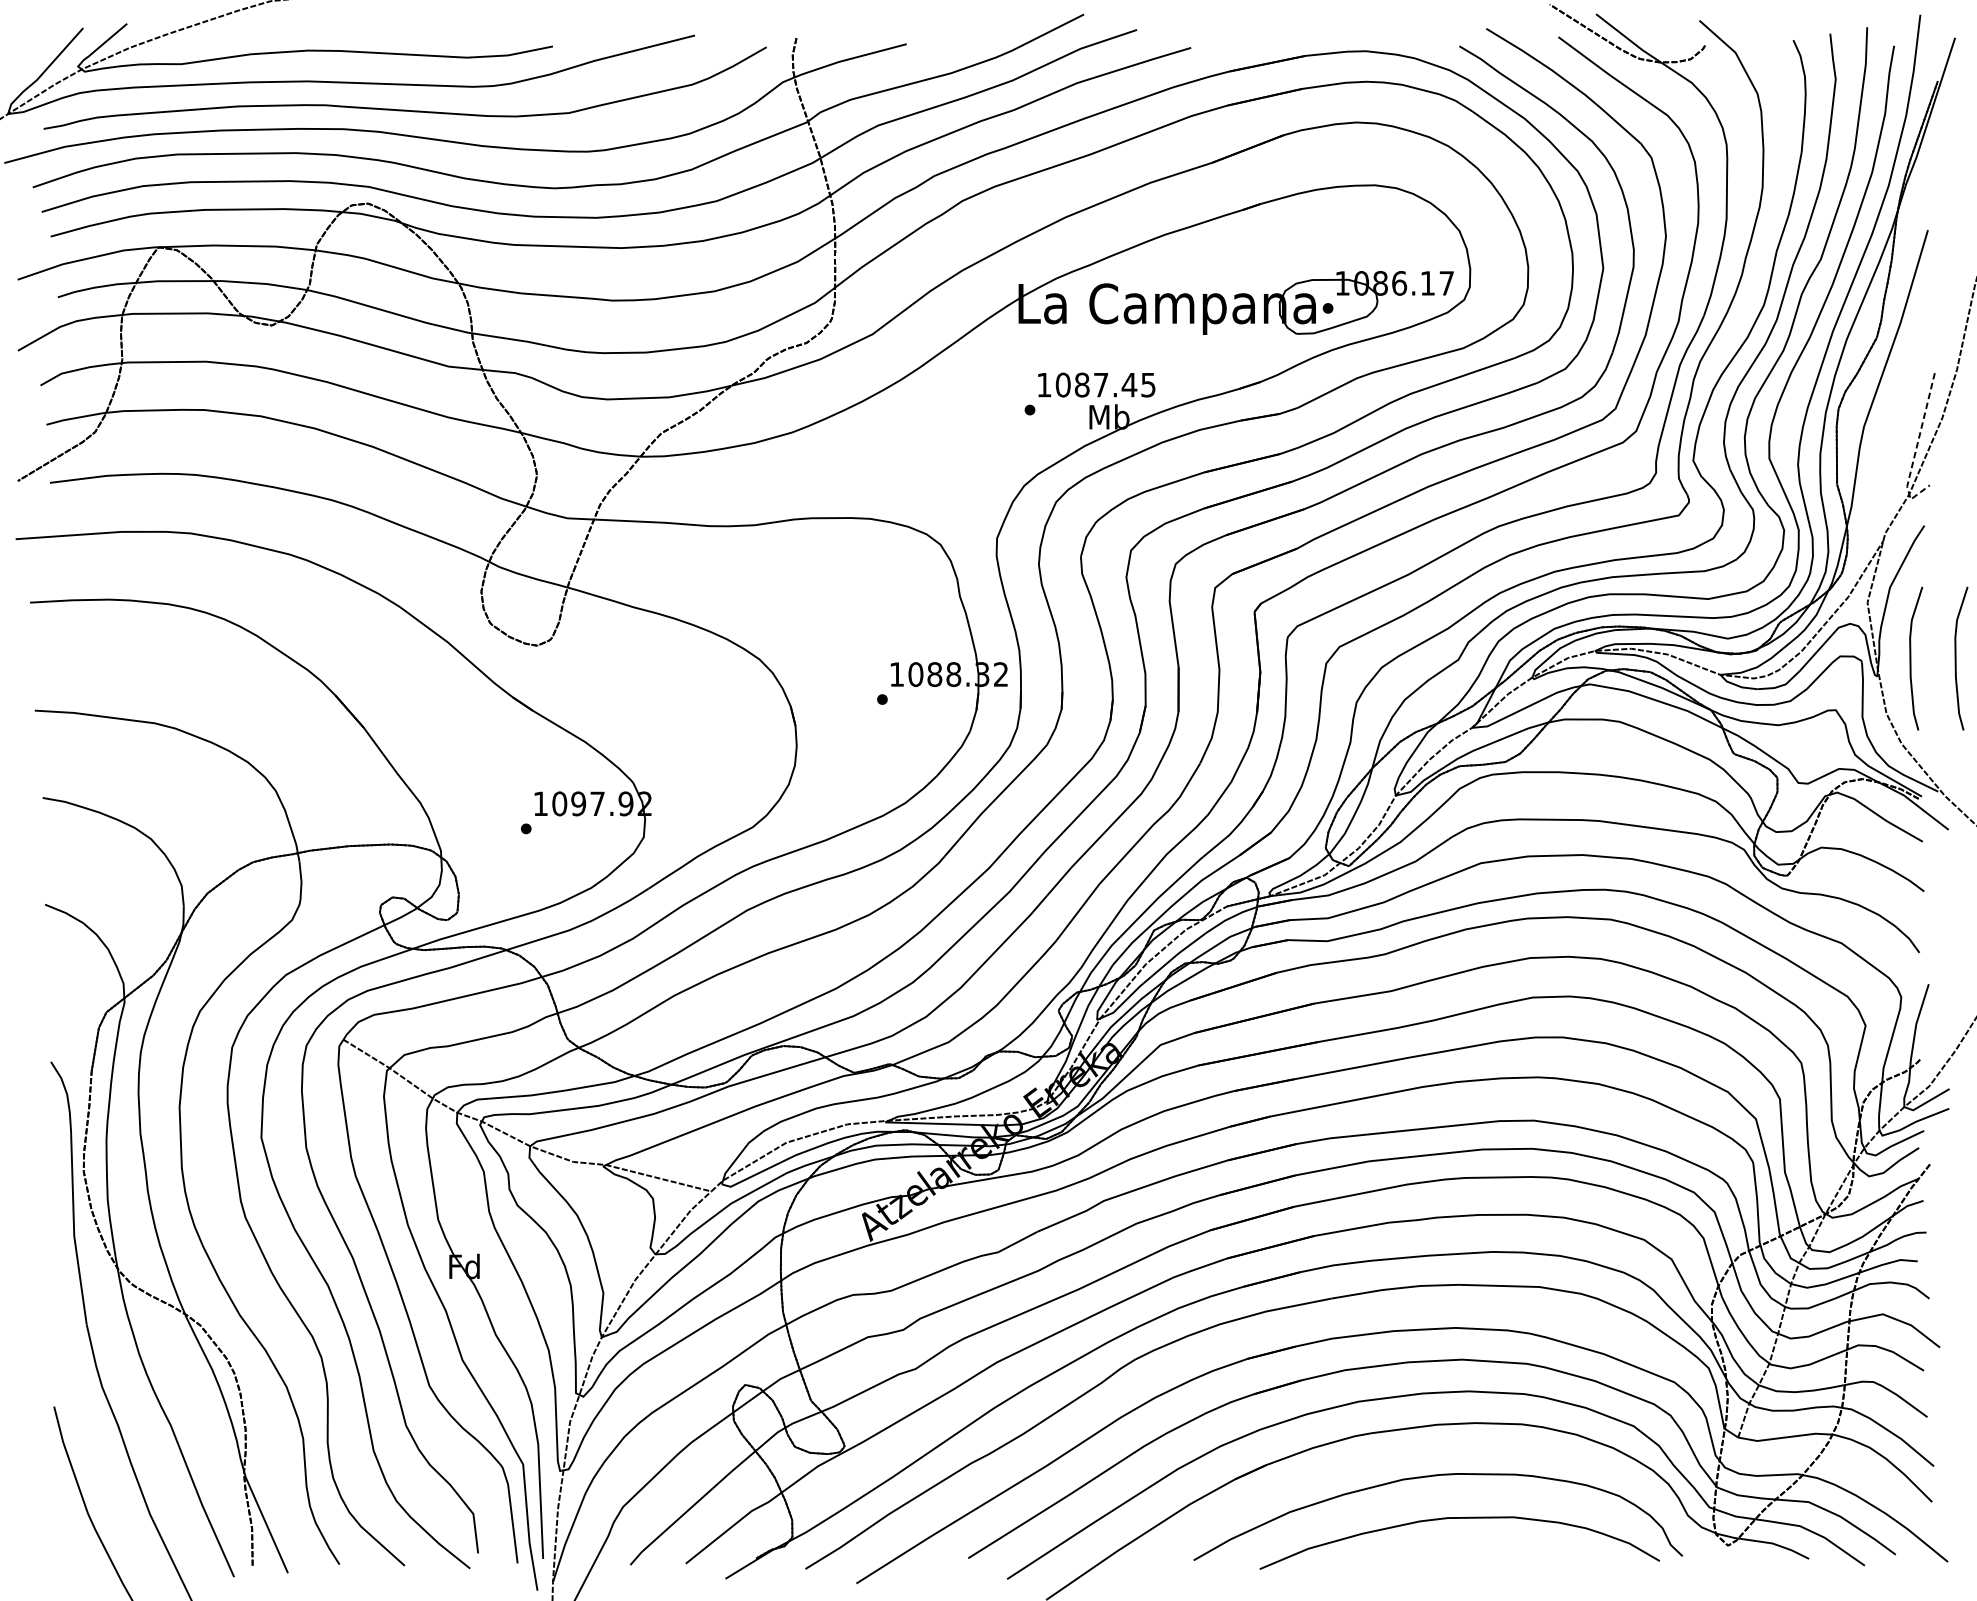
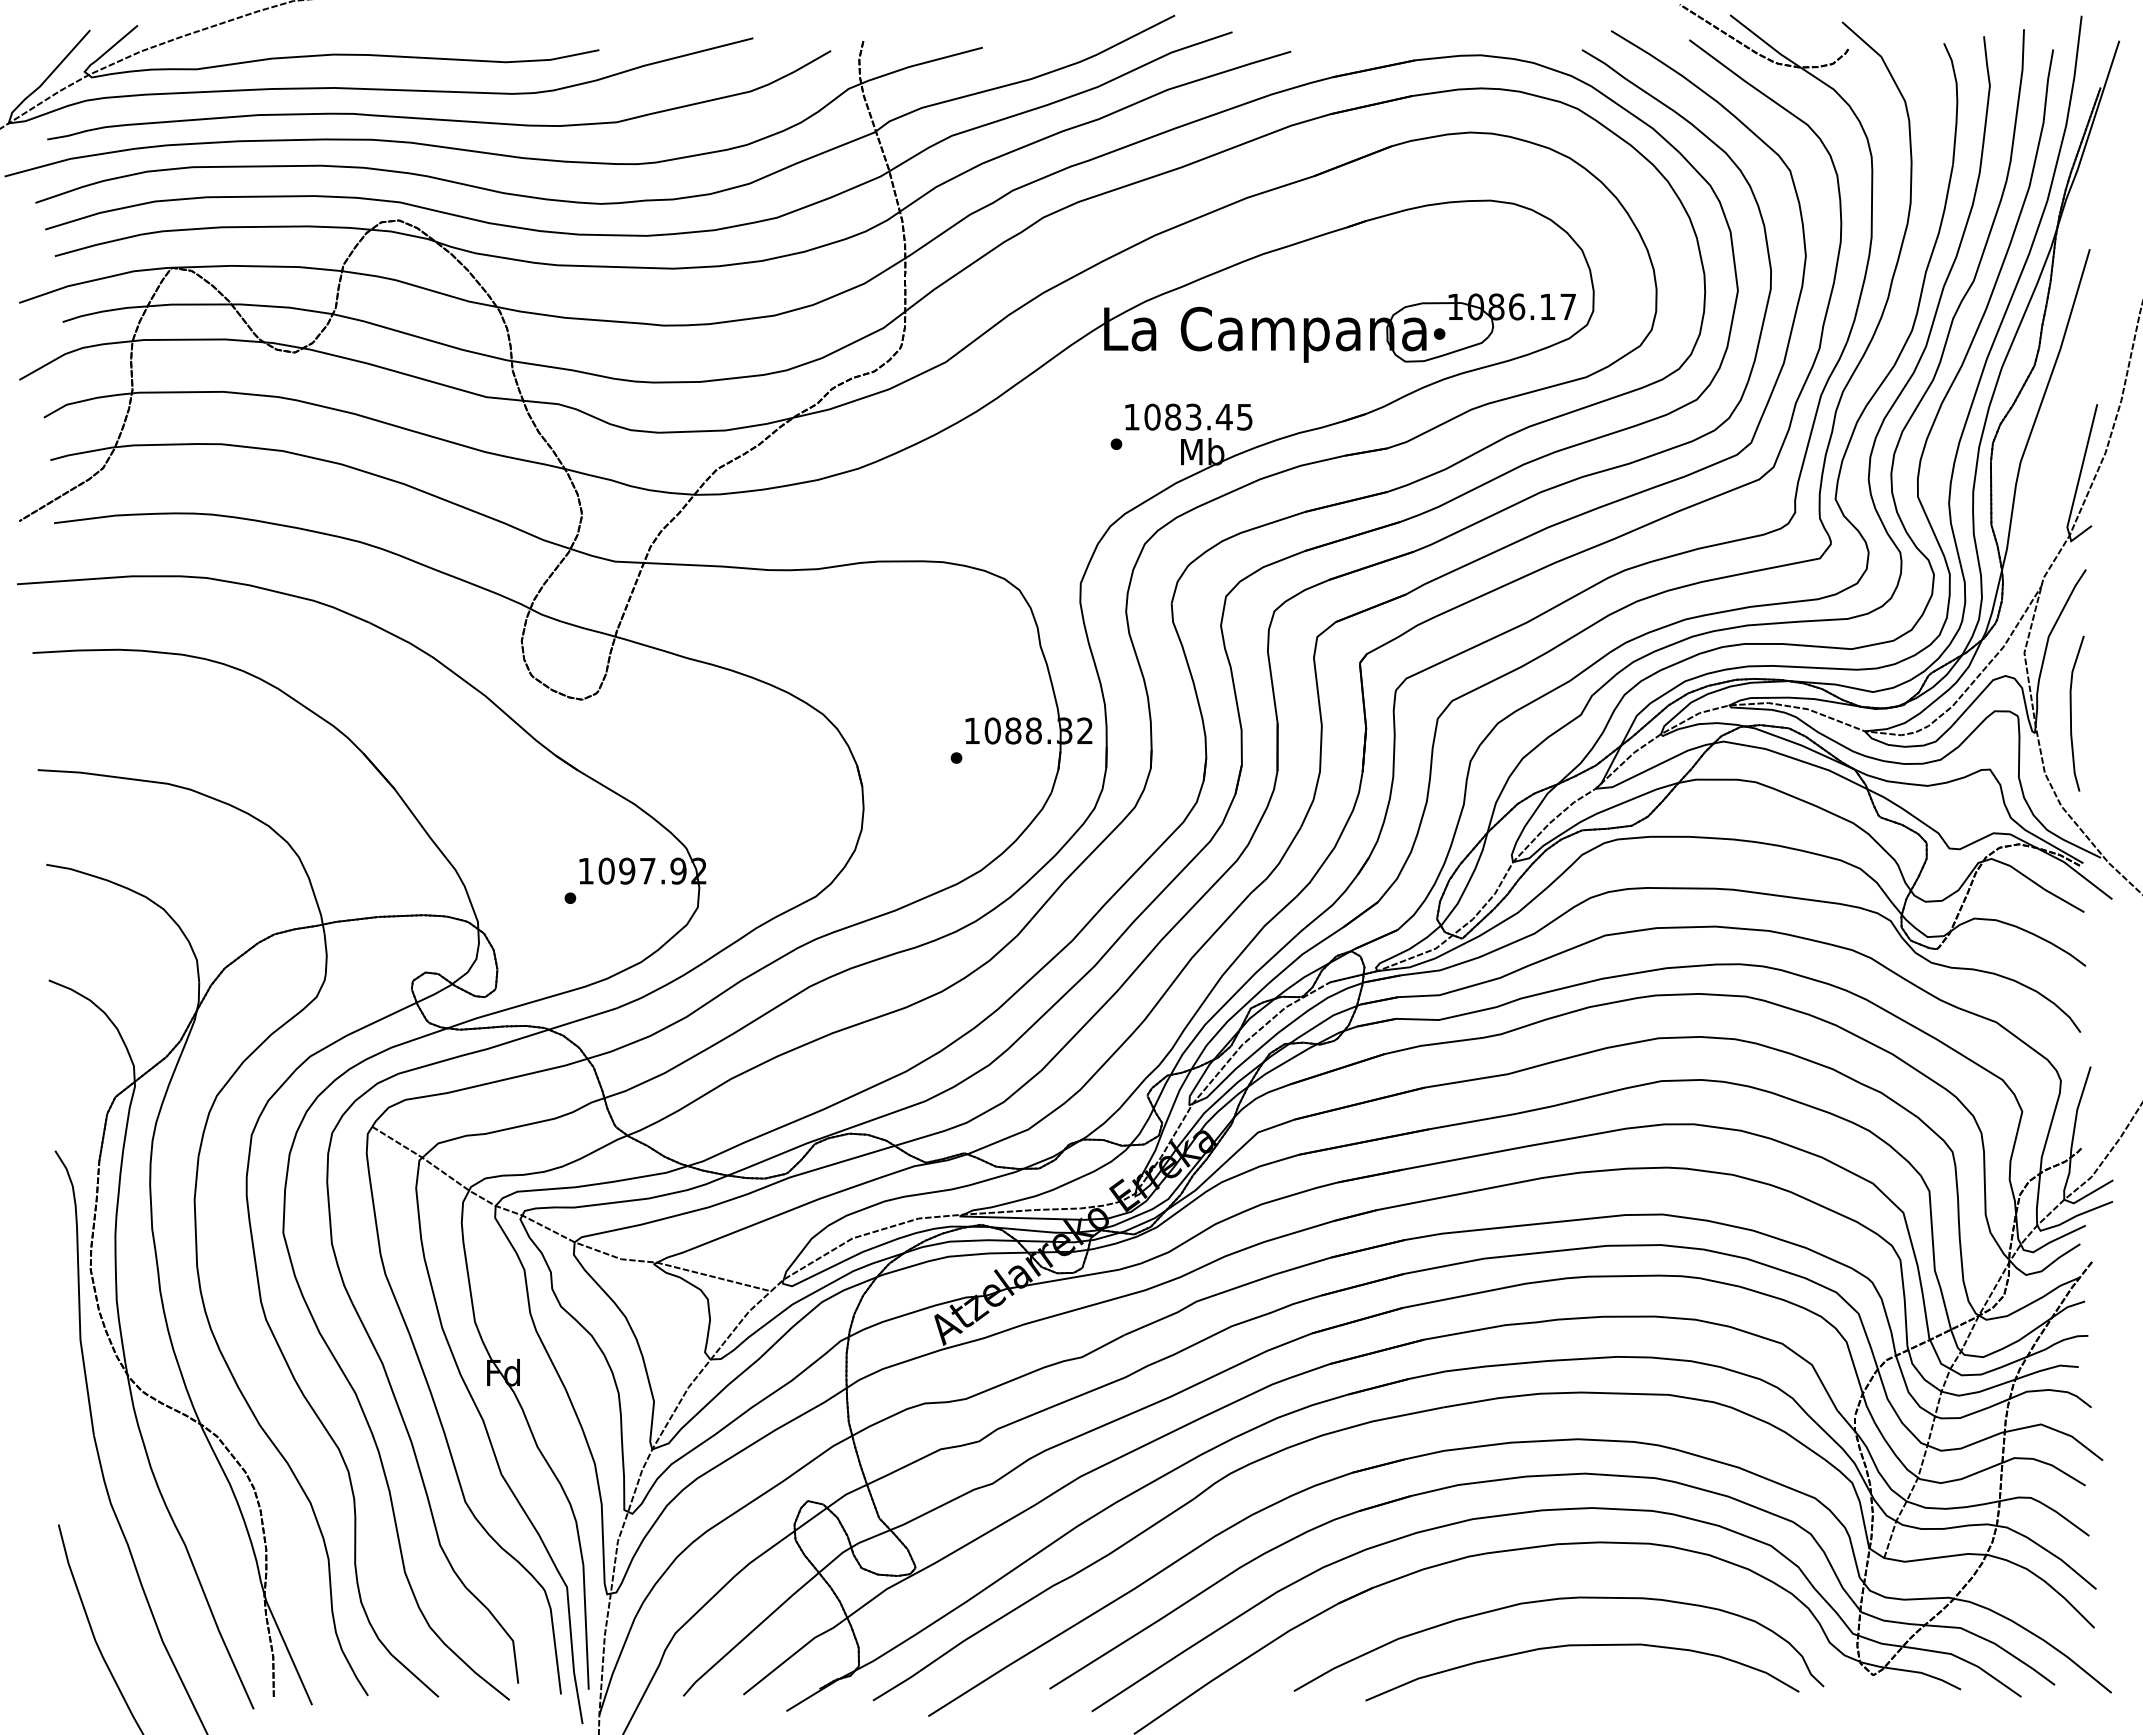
text: (1101, 384) -> (1193, 416), 1087.45 -> 1083.45
line: (1916, 449) -> (2077, 486), dashed -> solid
curve: (1956, 658) -> (2120, 713), removed

